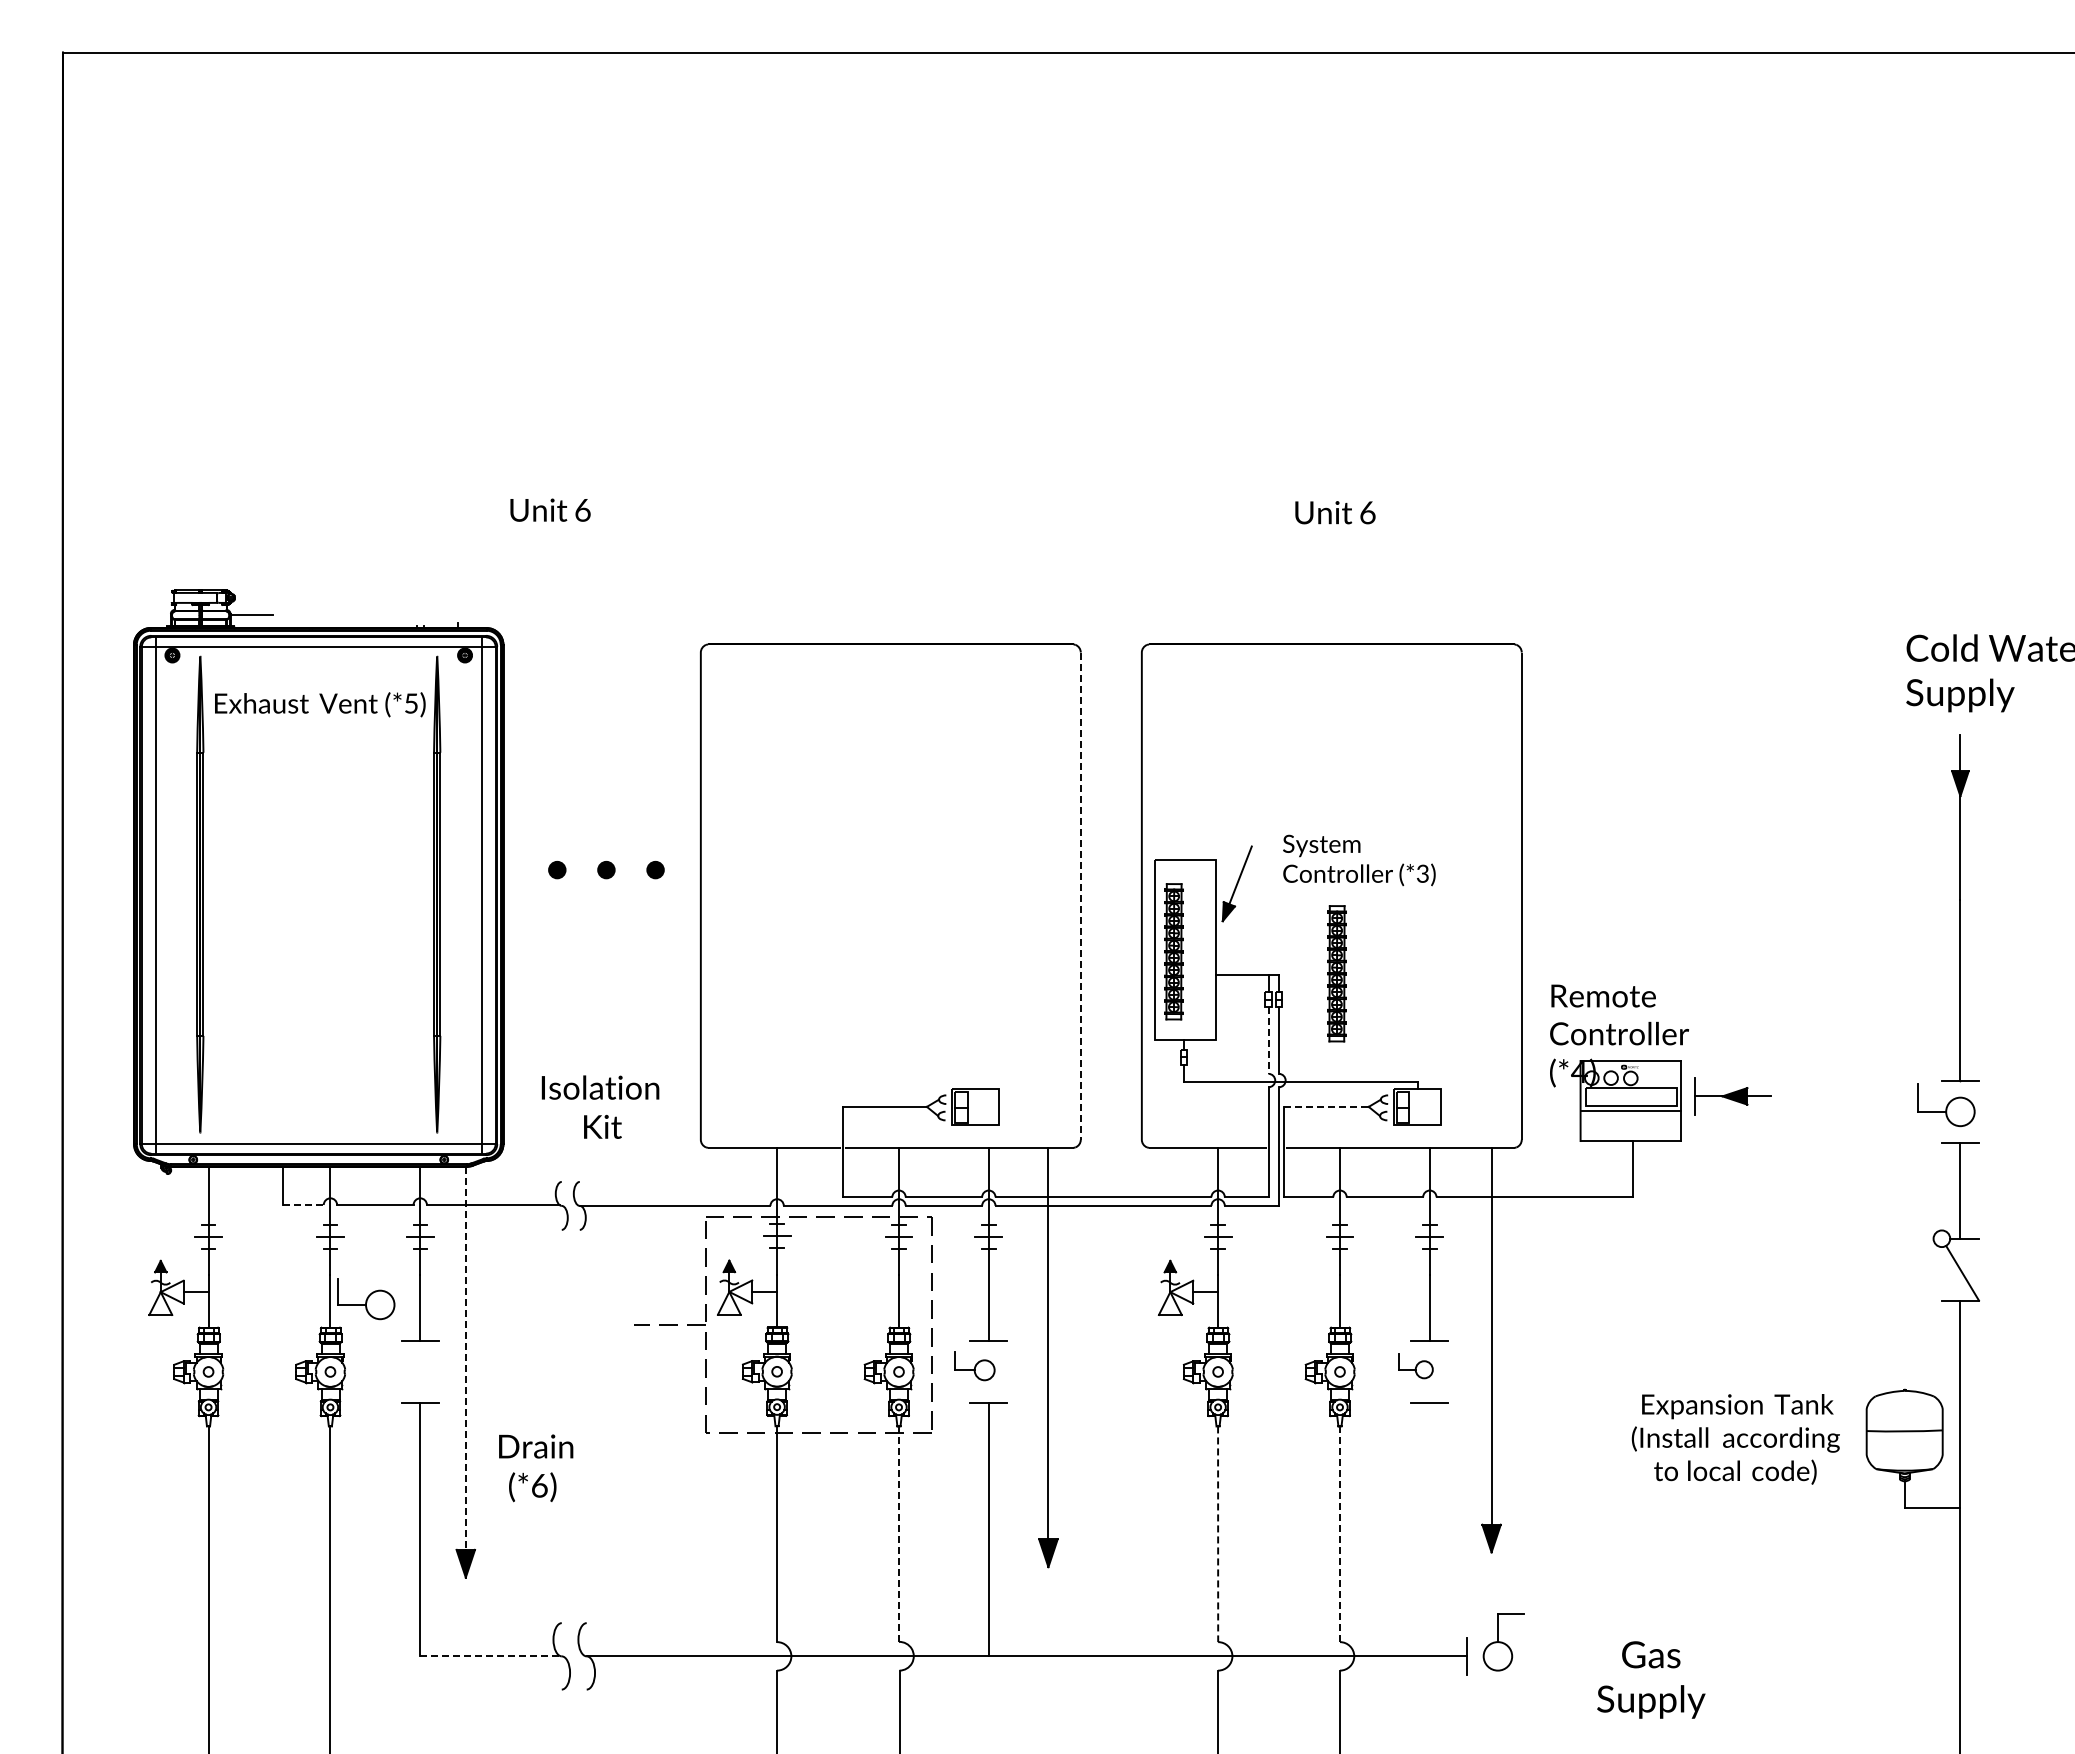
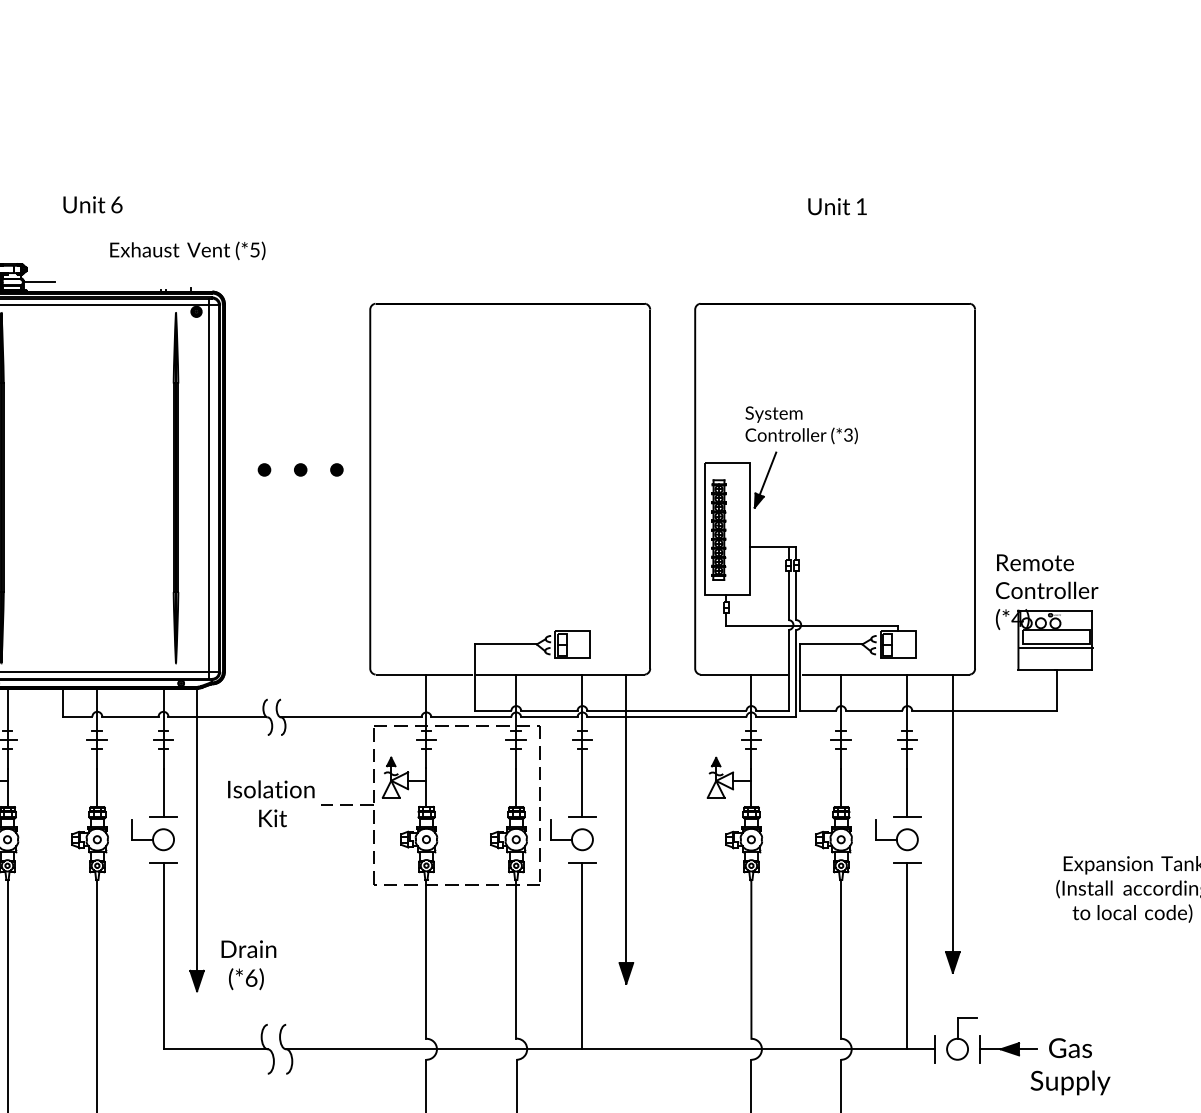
text: (550, 509) -> (92, 204), moved
text: (1367, 512) -> (861, 206), 6 -> 1
text: (320, 704) -> (188, 250), moved
text: (1359, 860) -> (801, 425), moved
line: (1080, 896) -> (649, 489), dashed -> solid
part: (1336, 973) -> (838, 546), removed
line: (1268, 1041) -> (788, 596), dashed -> solid
part: (1732, 1096) -> (1008, 1049), moved
text: (600, 1106) -> (271, 803), moved
line: (1327, 1106) -> (831, 644), dashed -> solid
line: (304, 1205) -> (78, 717), dashed -> solid
part: (366, 1299) -> (153, 835), moved
line: (465, 1358) -> (196, 829), dashed -> solid
part: (974, 1366) -> (571, 835), size x1.43
part: (1415, 1366) -> (896, 835), size x1.67
text: (536, 1468) -> (249, 965), moved
line: (1429, 1529) -> (907, 955), added
line: (898, 1534) -> (515, 959), dashed -> solid
line: (1218, 1534) -> (751, 959), dashed -> solid
line: (1340, 1534) -> (841, 959), dashed -> solid
line: (491, 1656) -> (216, 1049), dashed -> solid

